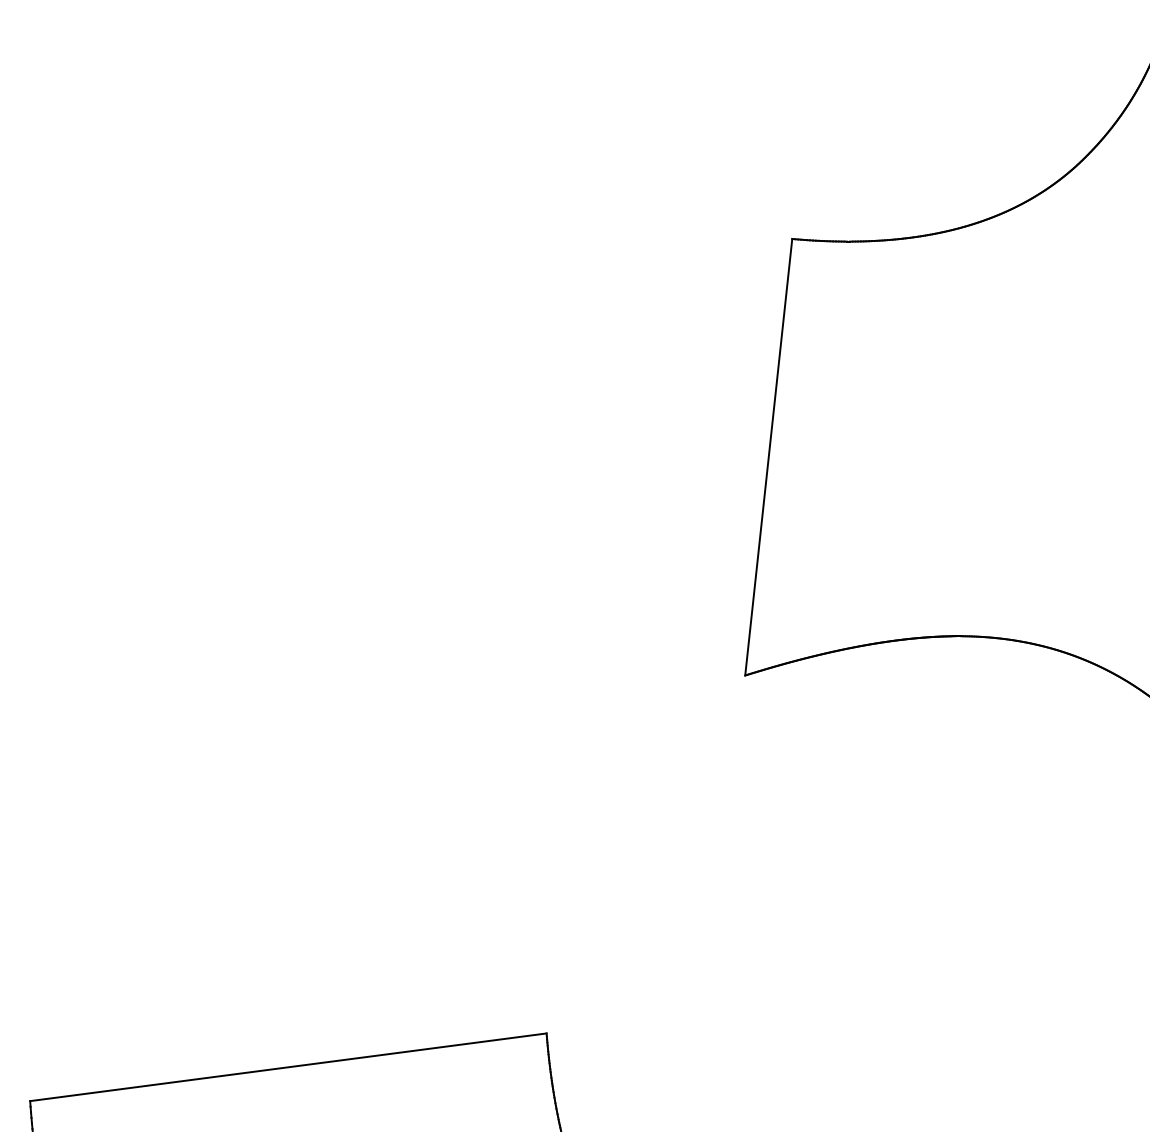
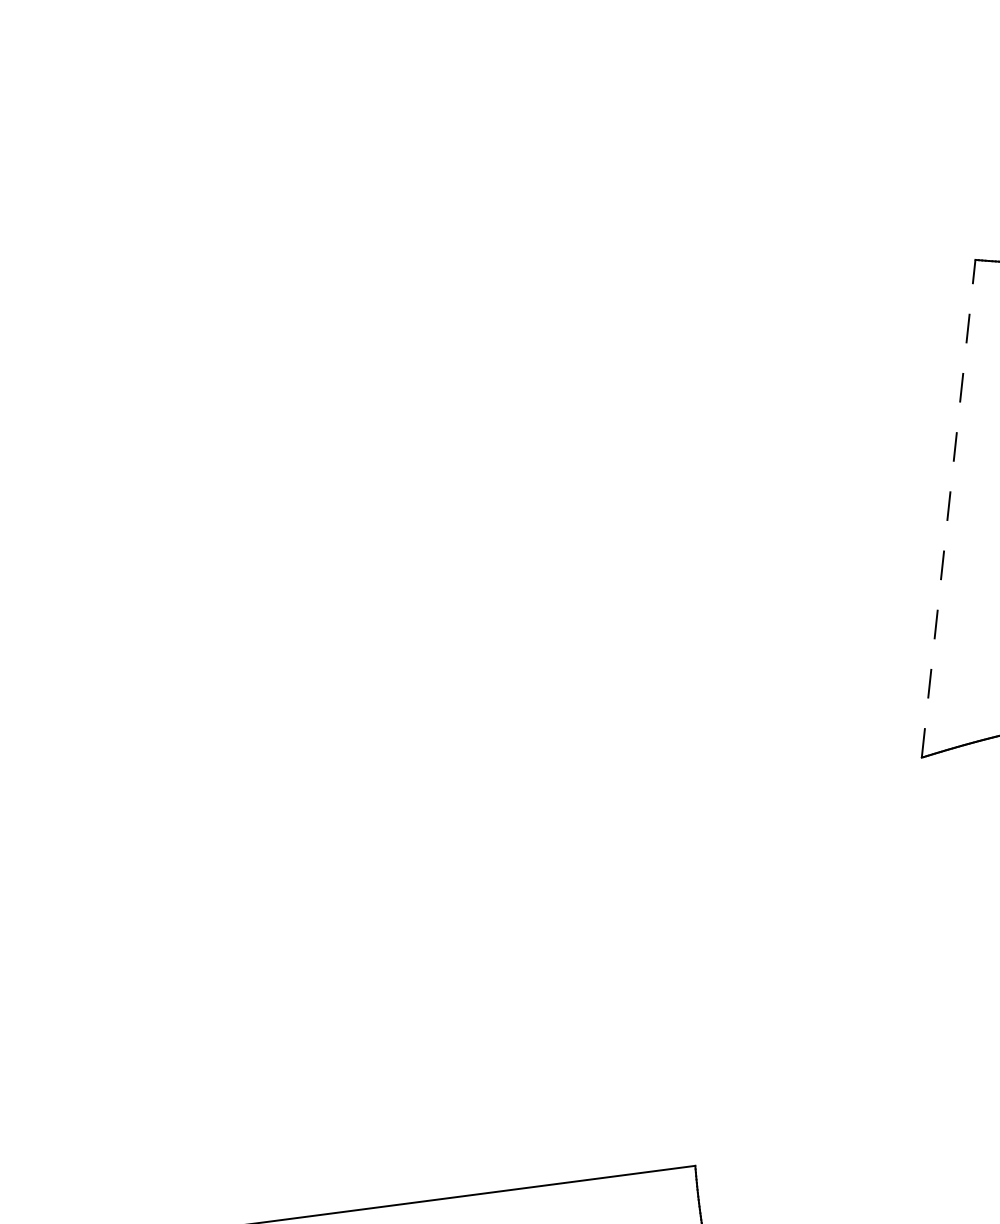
line: (768, 457) -> (948, 509), solid -> dashed

